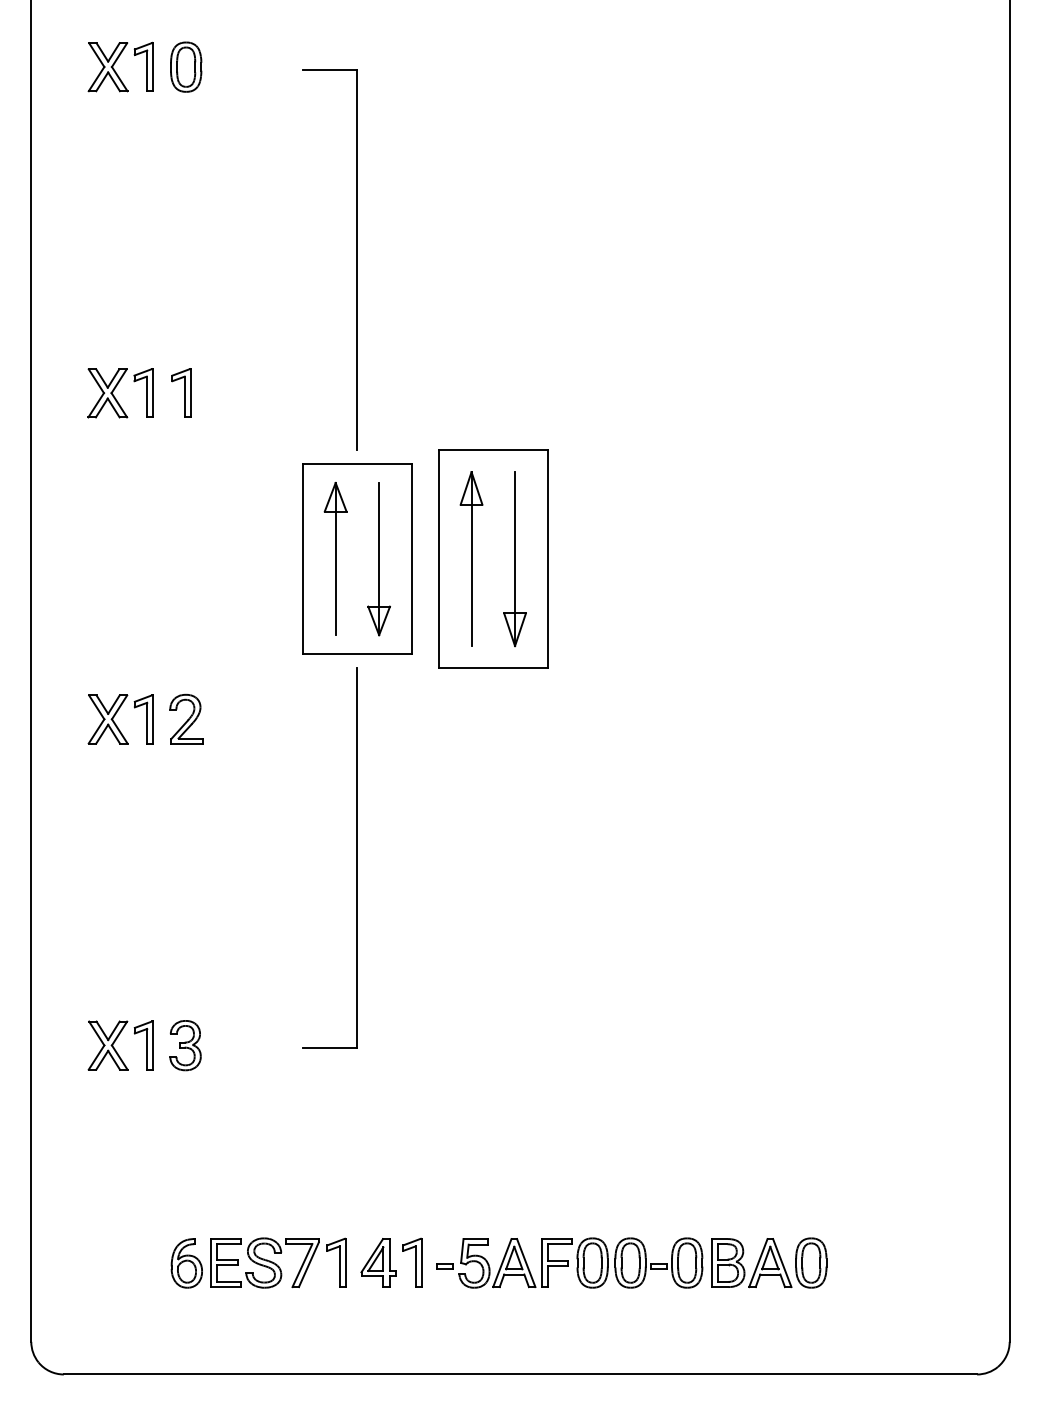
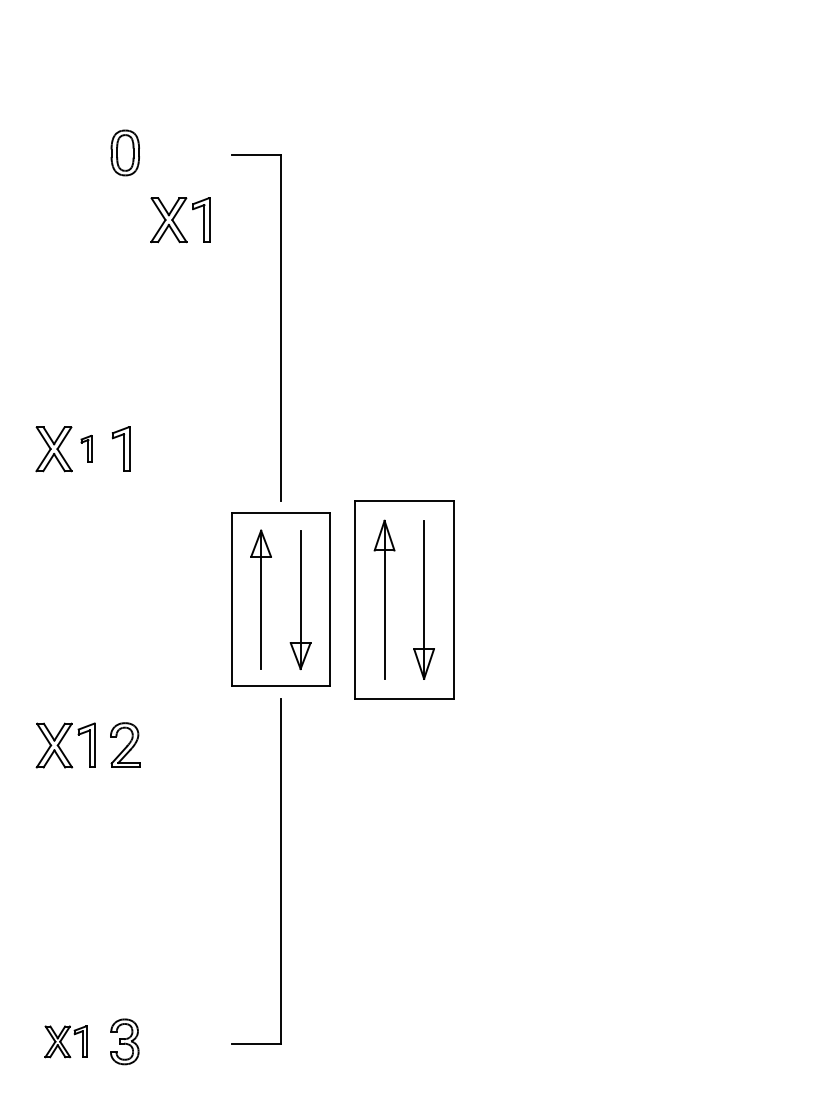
part: (120, 66) -> (180, 219), moved
part: (143, 392) -> (86, 448), size x0.6
part: (120, 1045) -> (65, 1041), size x0.7

